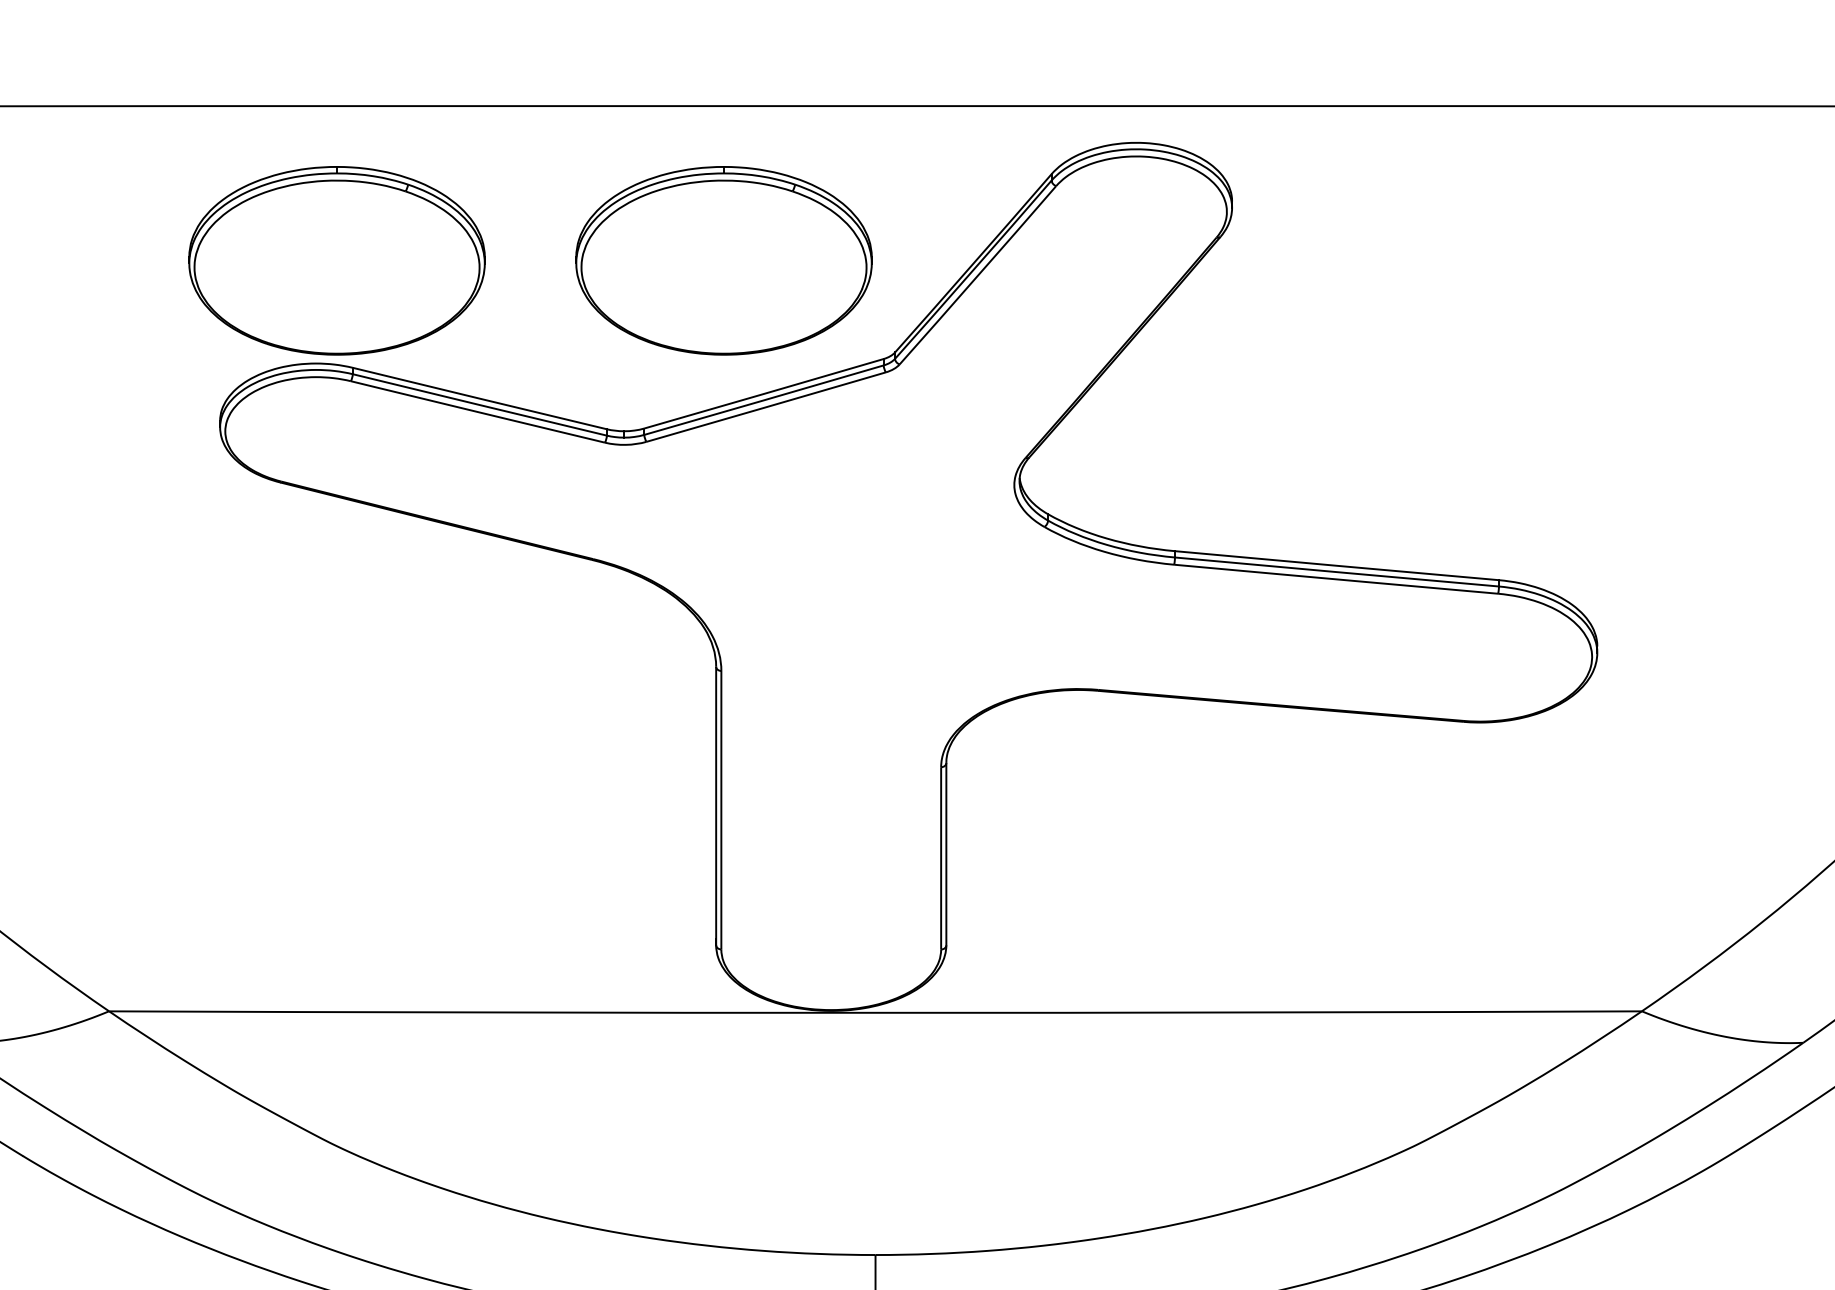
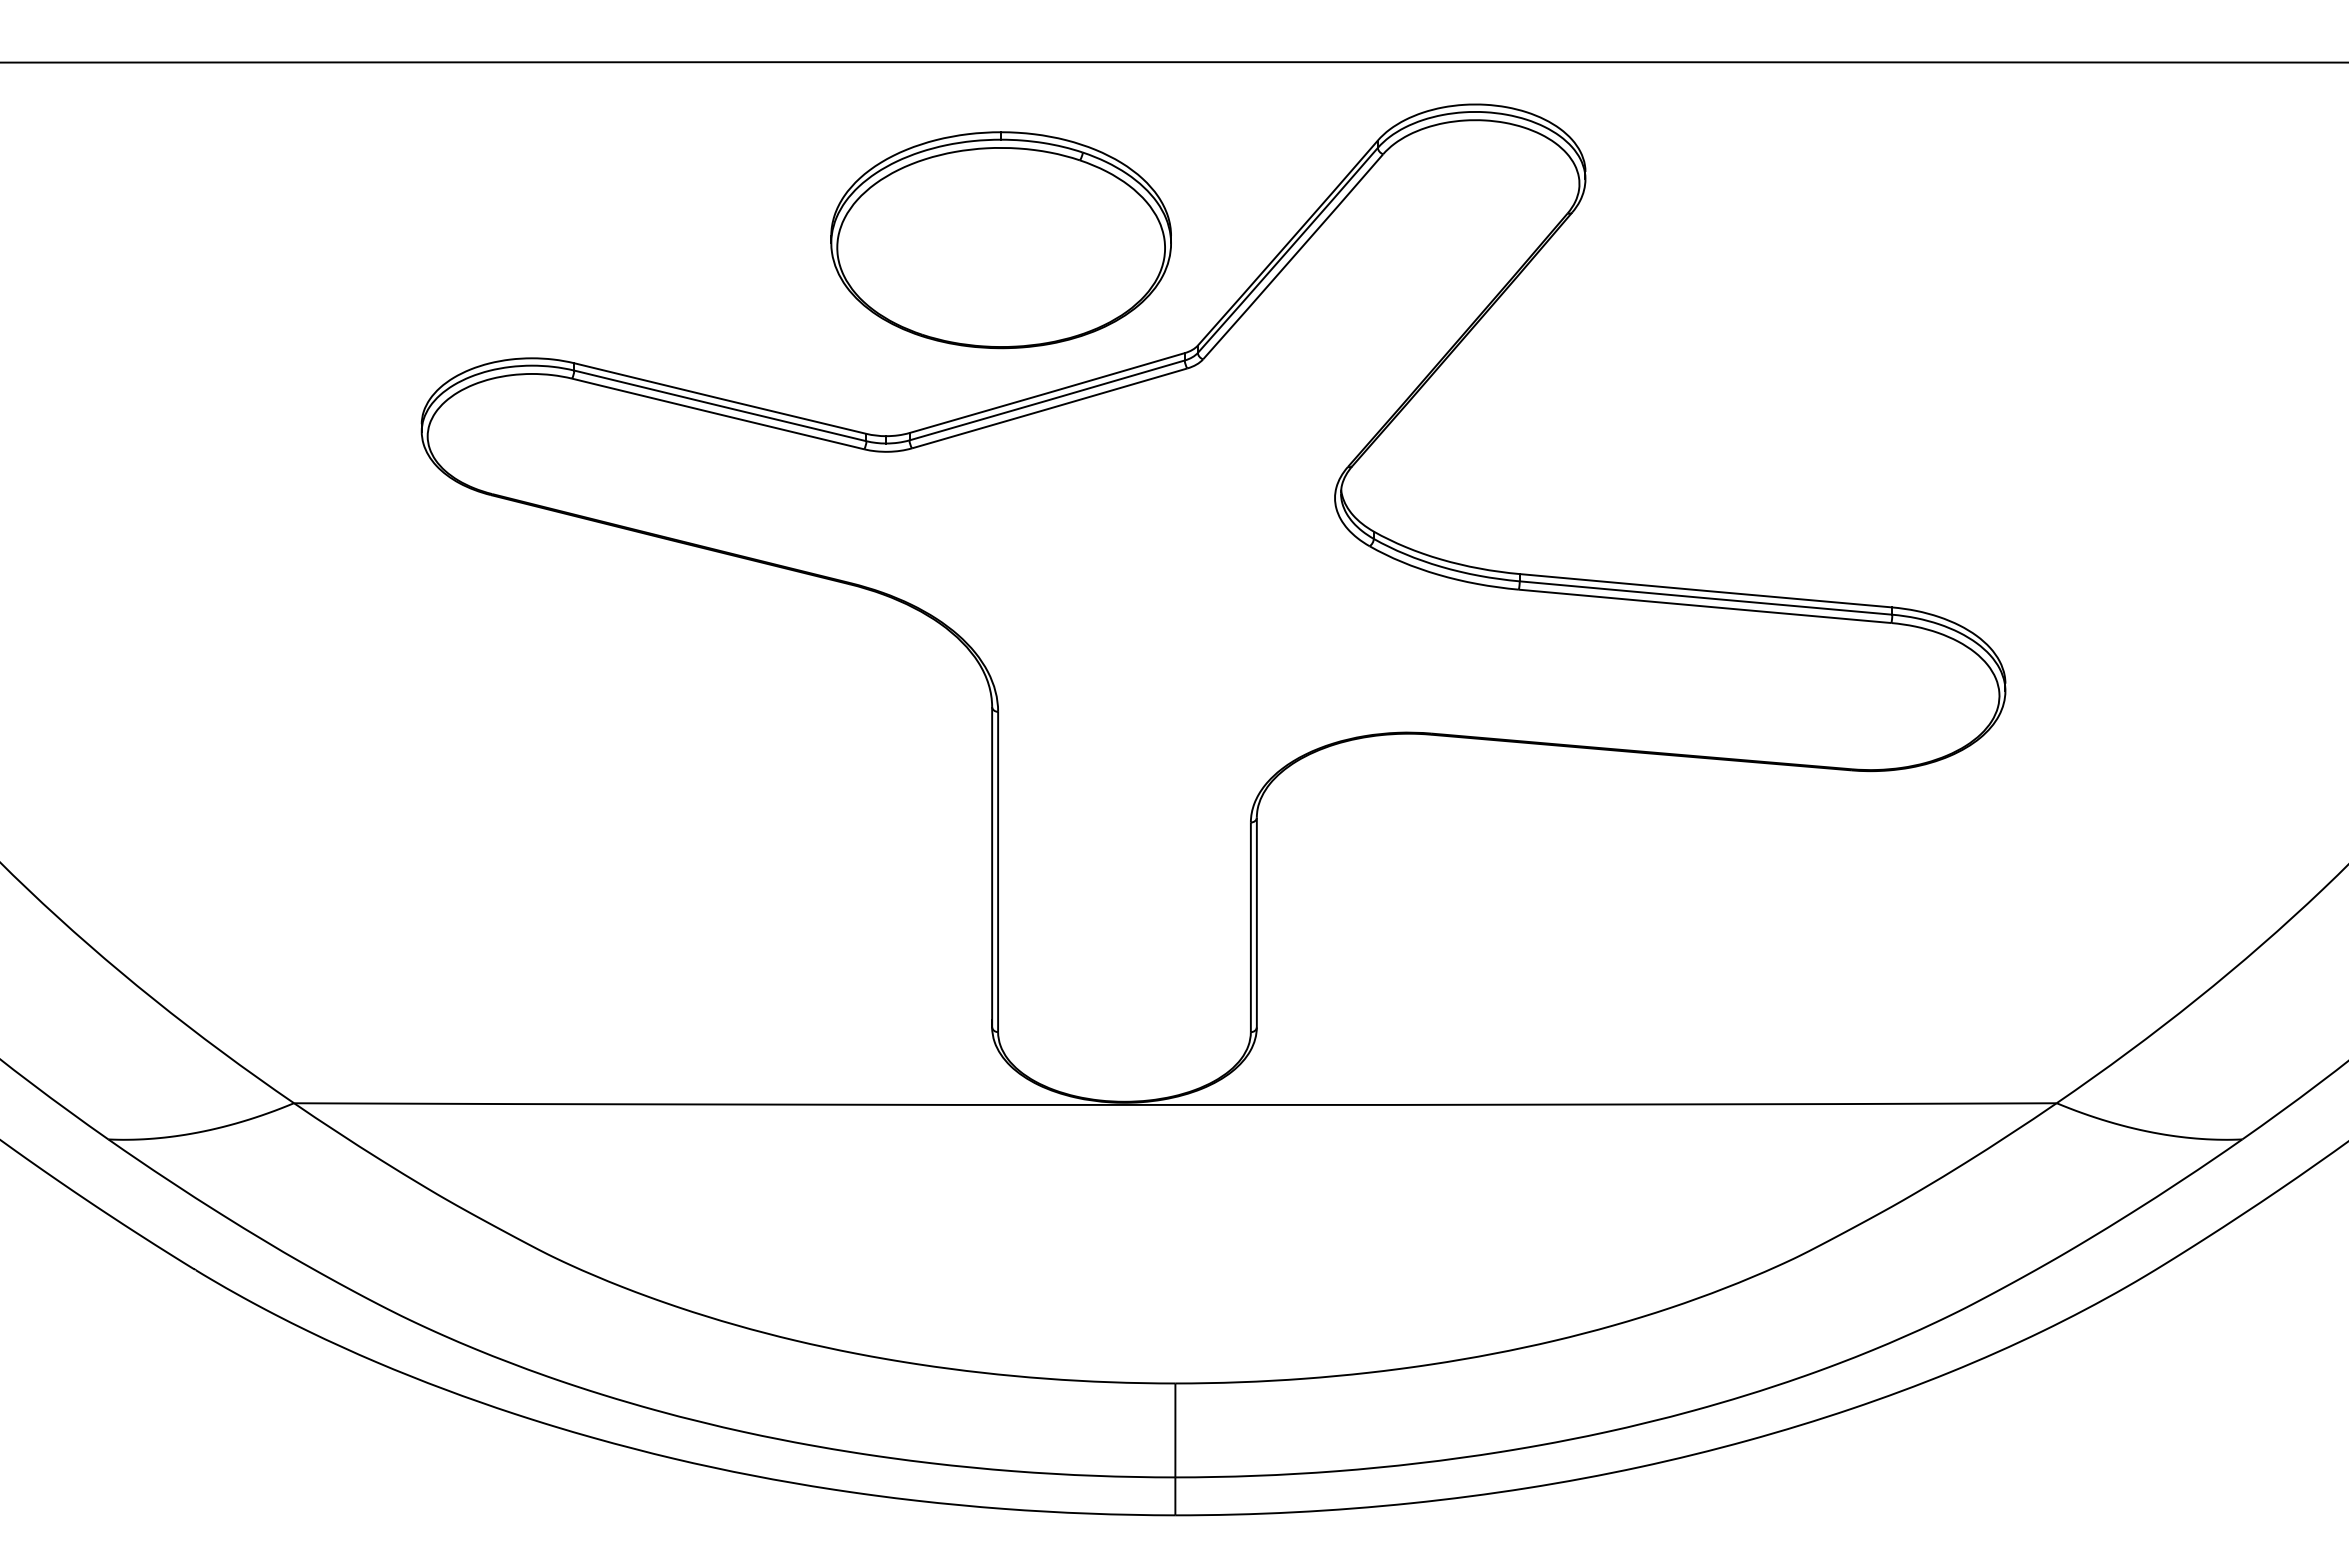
part: (336, 261) -> (555, 240), removed

